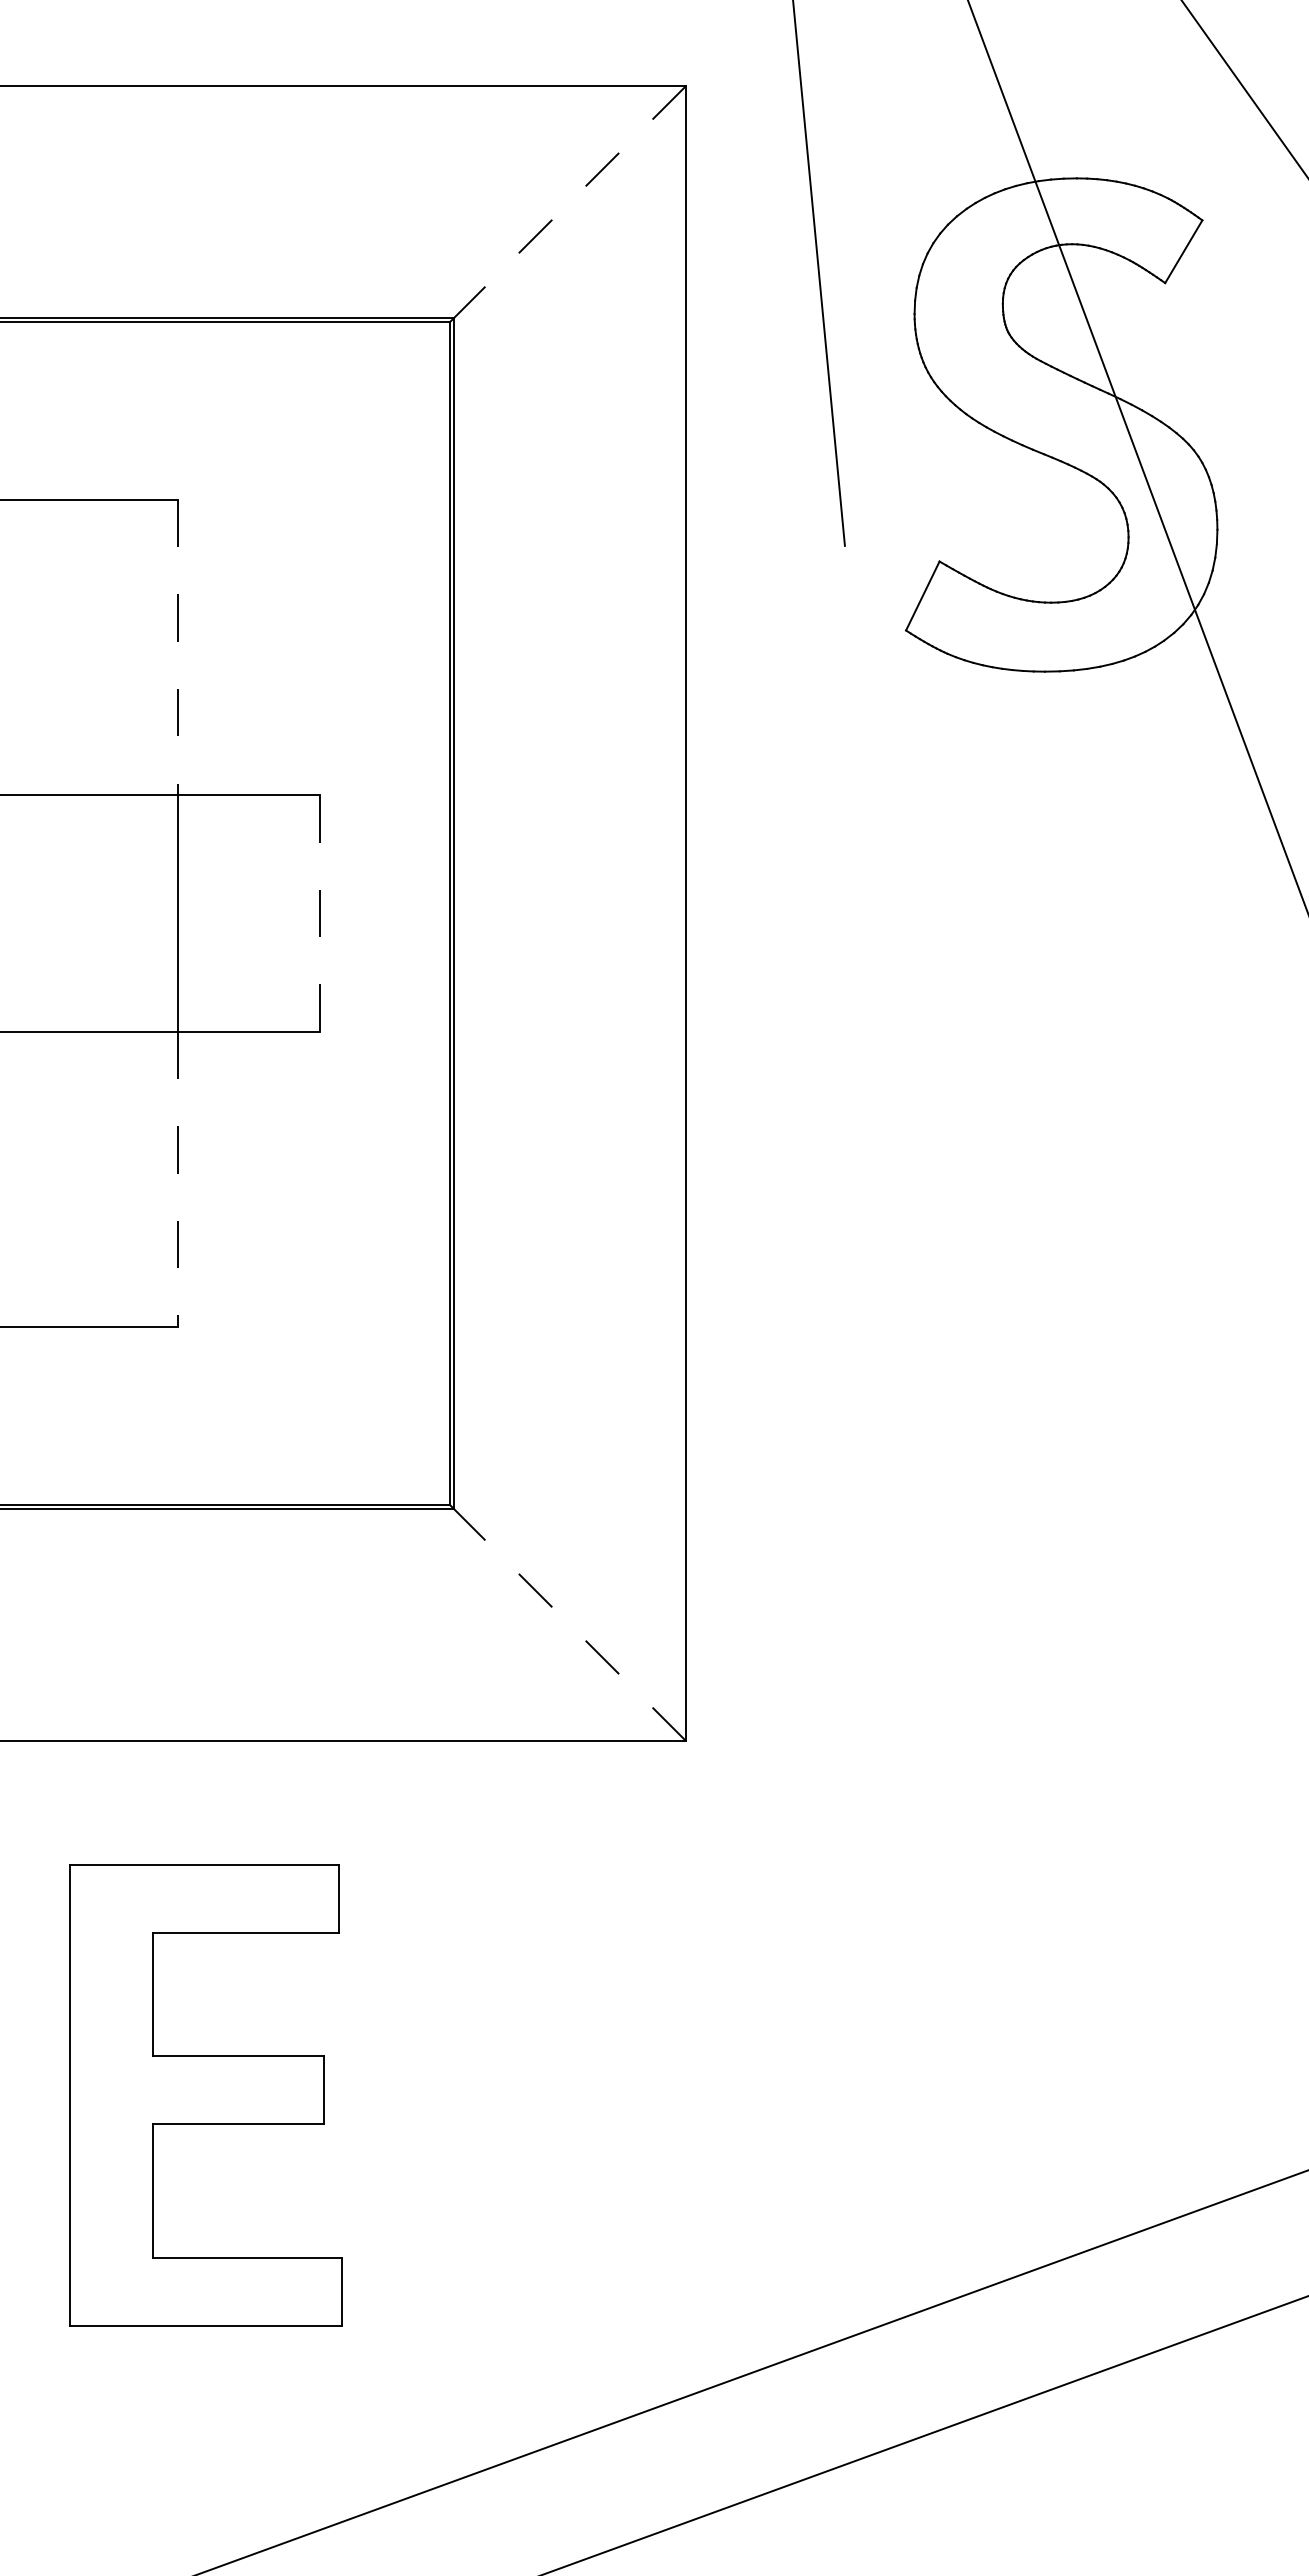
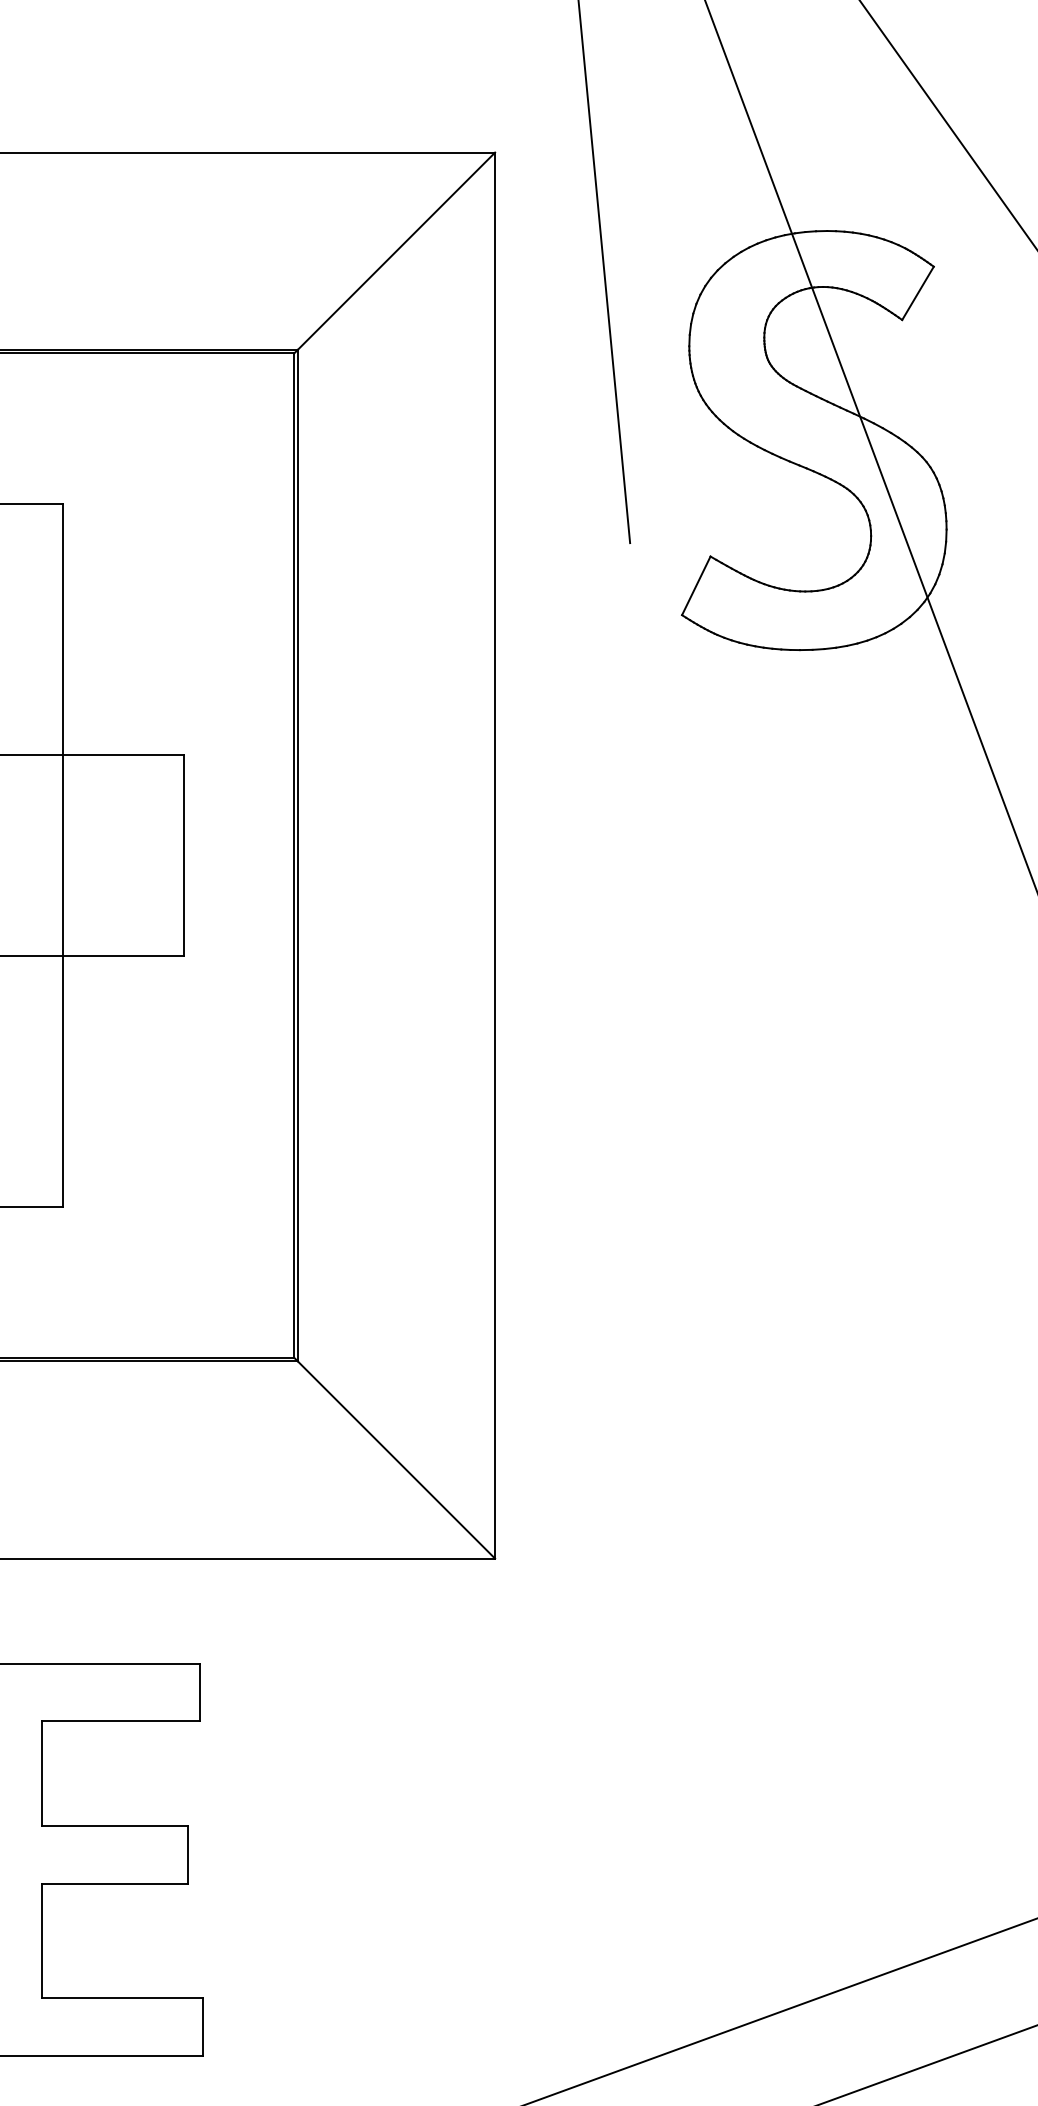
line: (569, 202) -> (396, 251), dashed -> solid
line: (177, 647) -> (63, 629), dashed -> solid
line: (319, 913) -> (183, 855), dashed -> solid
line: (177, 1179) -> (63, 1081), dashed -> solid
line: (569, 1624) -> (396, 1459), dashed -> solid

